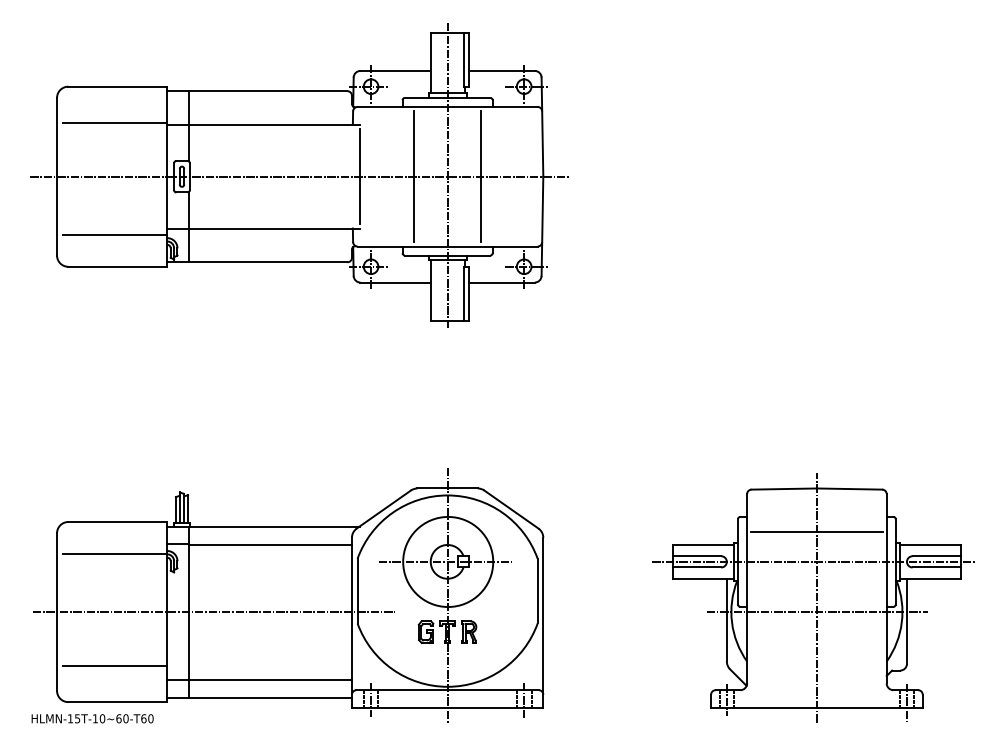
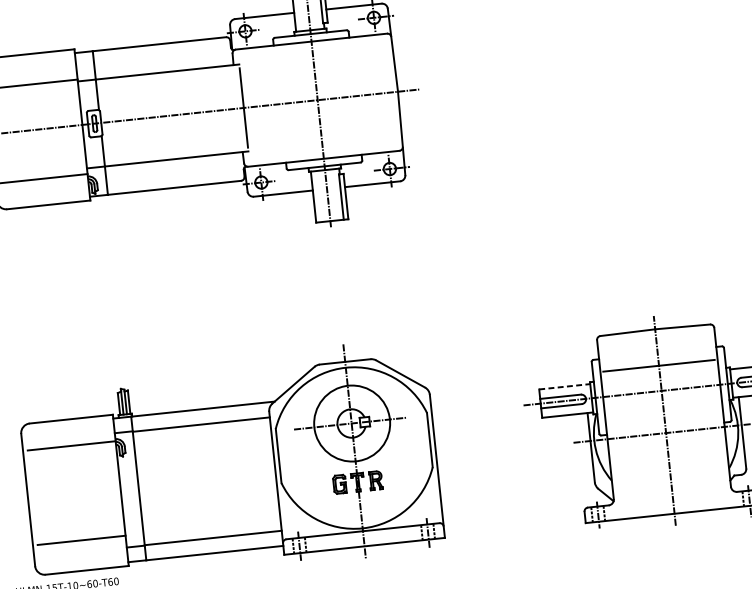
line: (413, 176) -> (289, 103), removed
line: (481, 176) -> (346, 97), removed
line: (703, 544) -> (564, 386), solid -> dashed
line: (213, 612) -> (159, 486), removed

